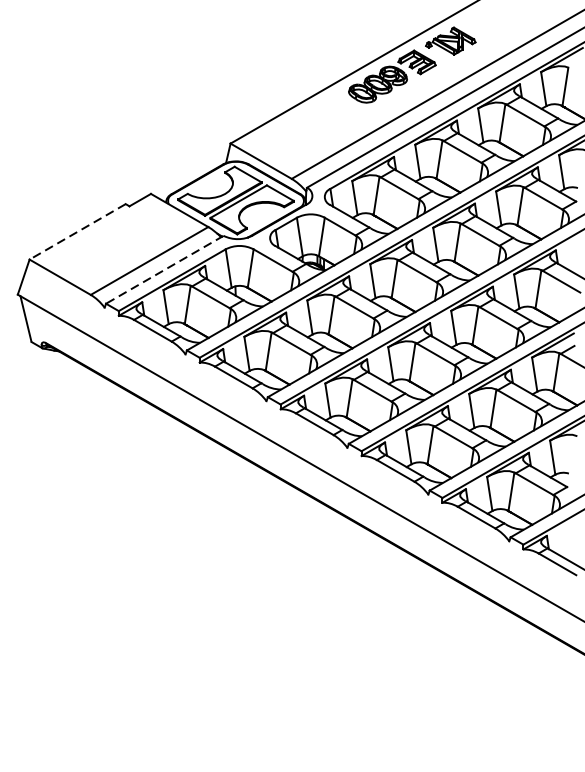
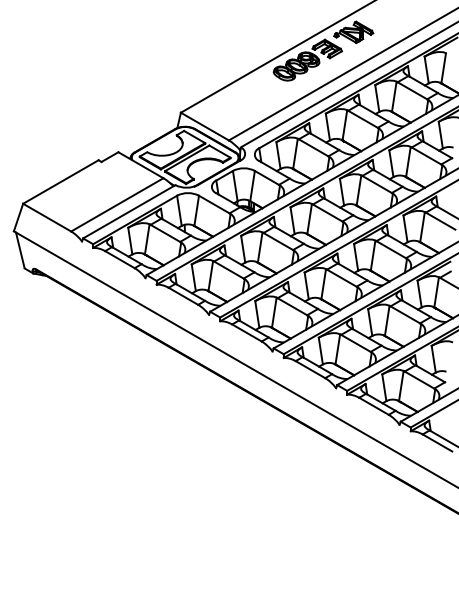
line: (77, 232) -> (60, 182), dashed -> solid
line: (163, 270) -> (128, 212), dashed -> solid

